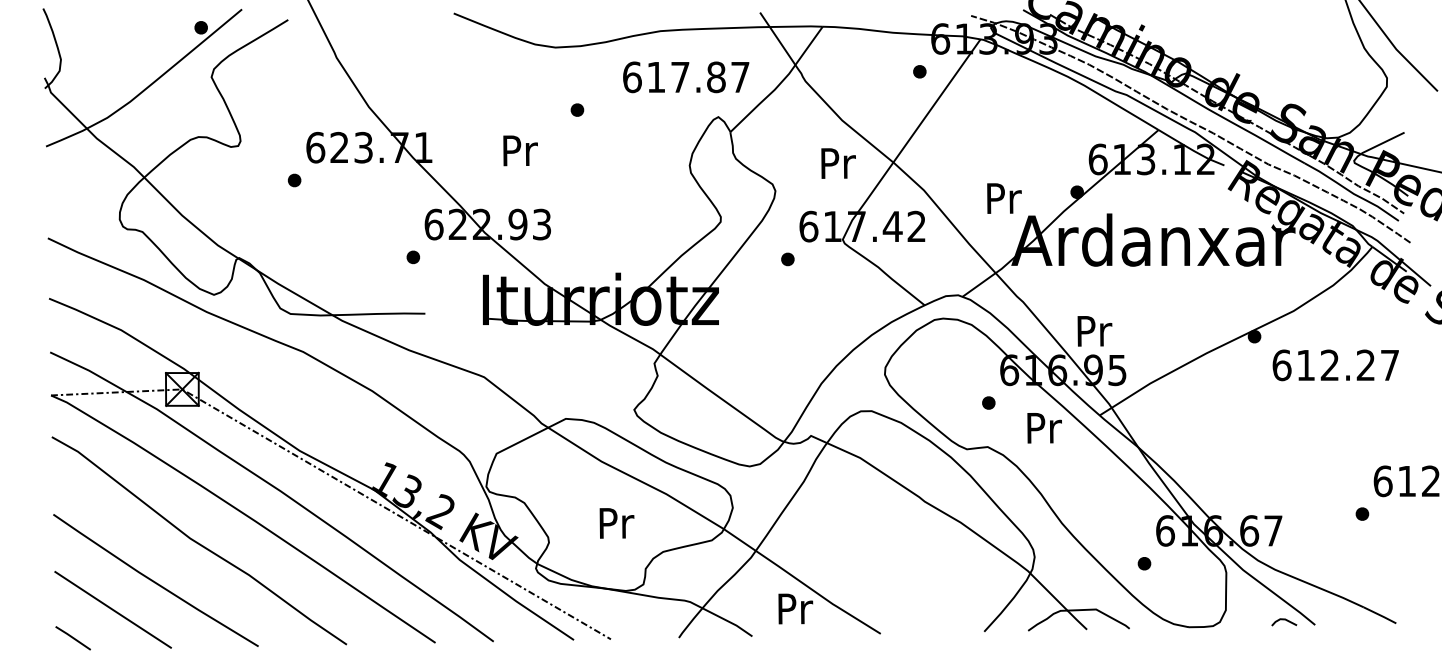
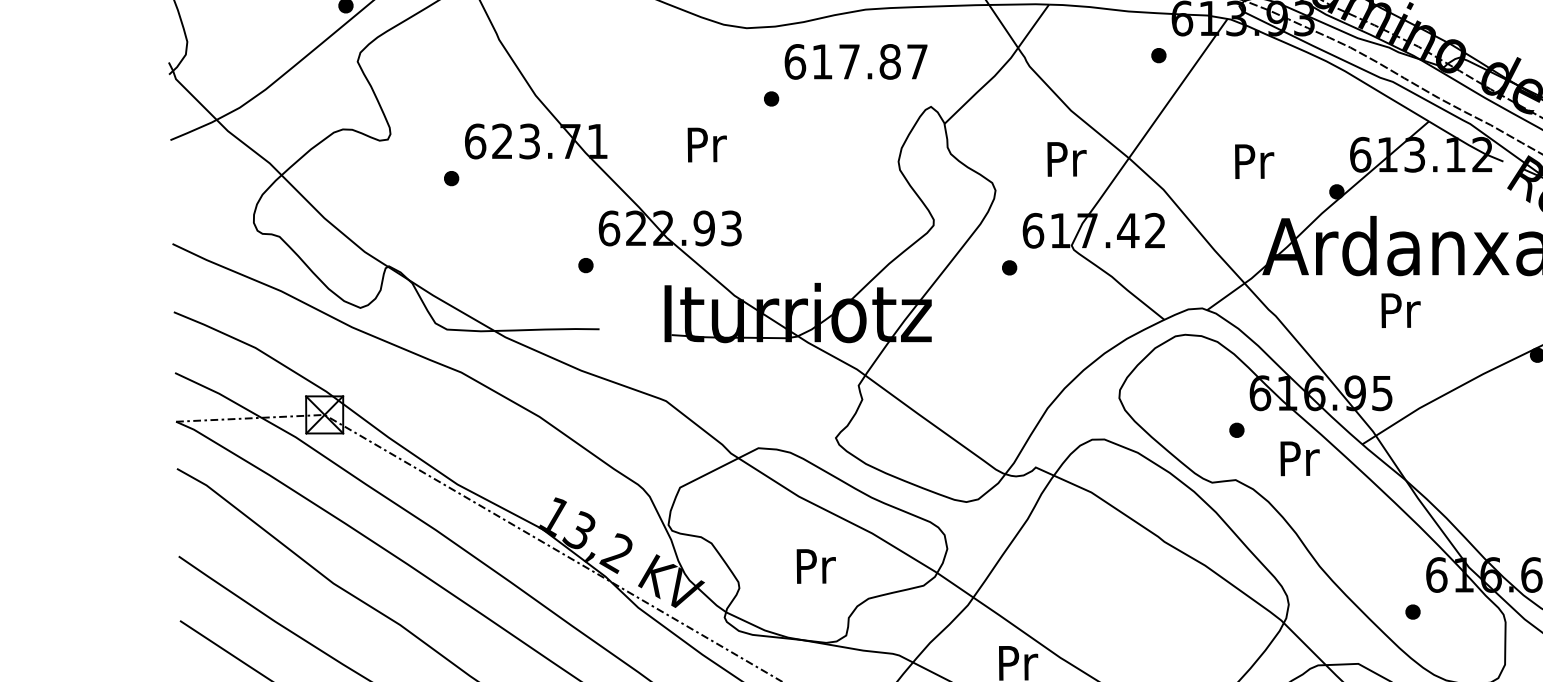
text: (686, 77) -> (856, 62), moved
text: (1004, 198) -> (1254, 161), moved
text: (1094, 331) -> (1400, 310), moved

